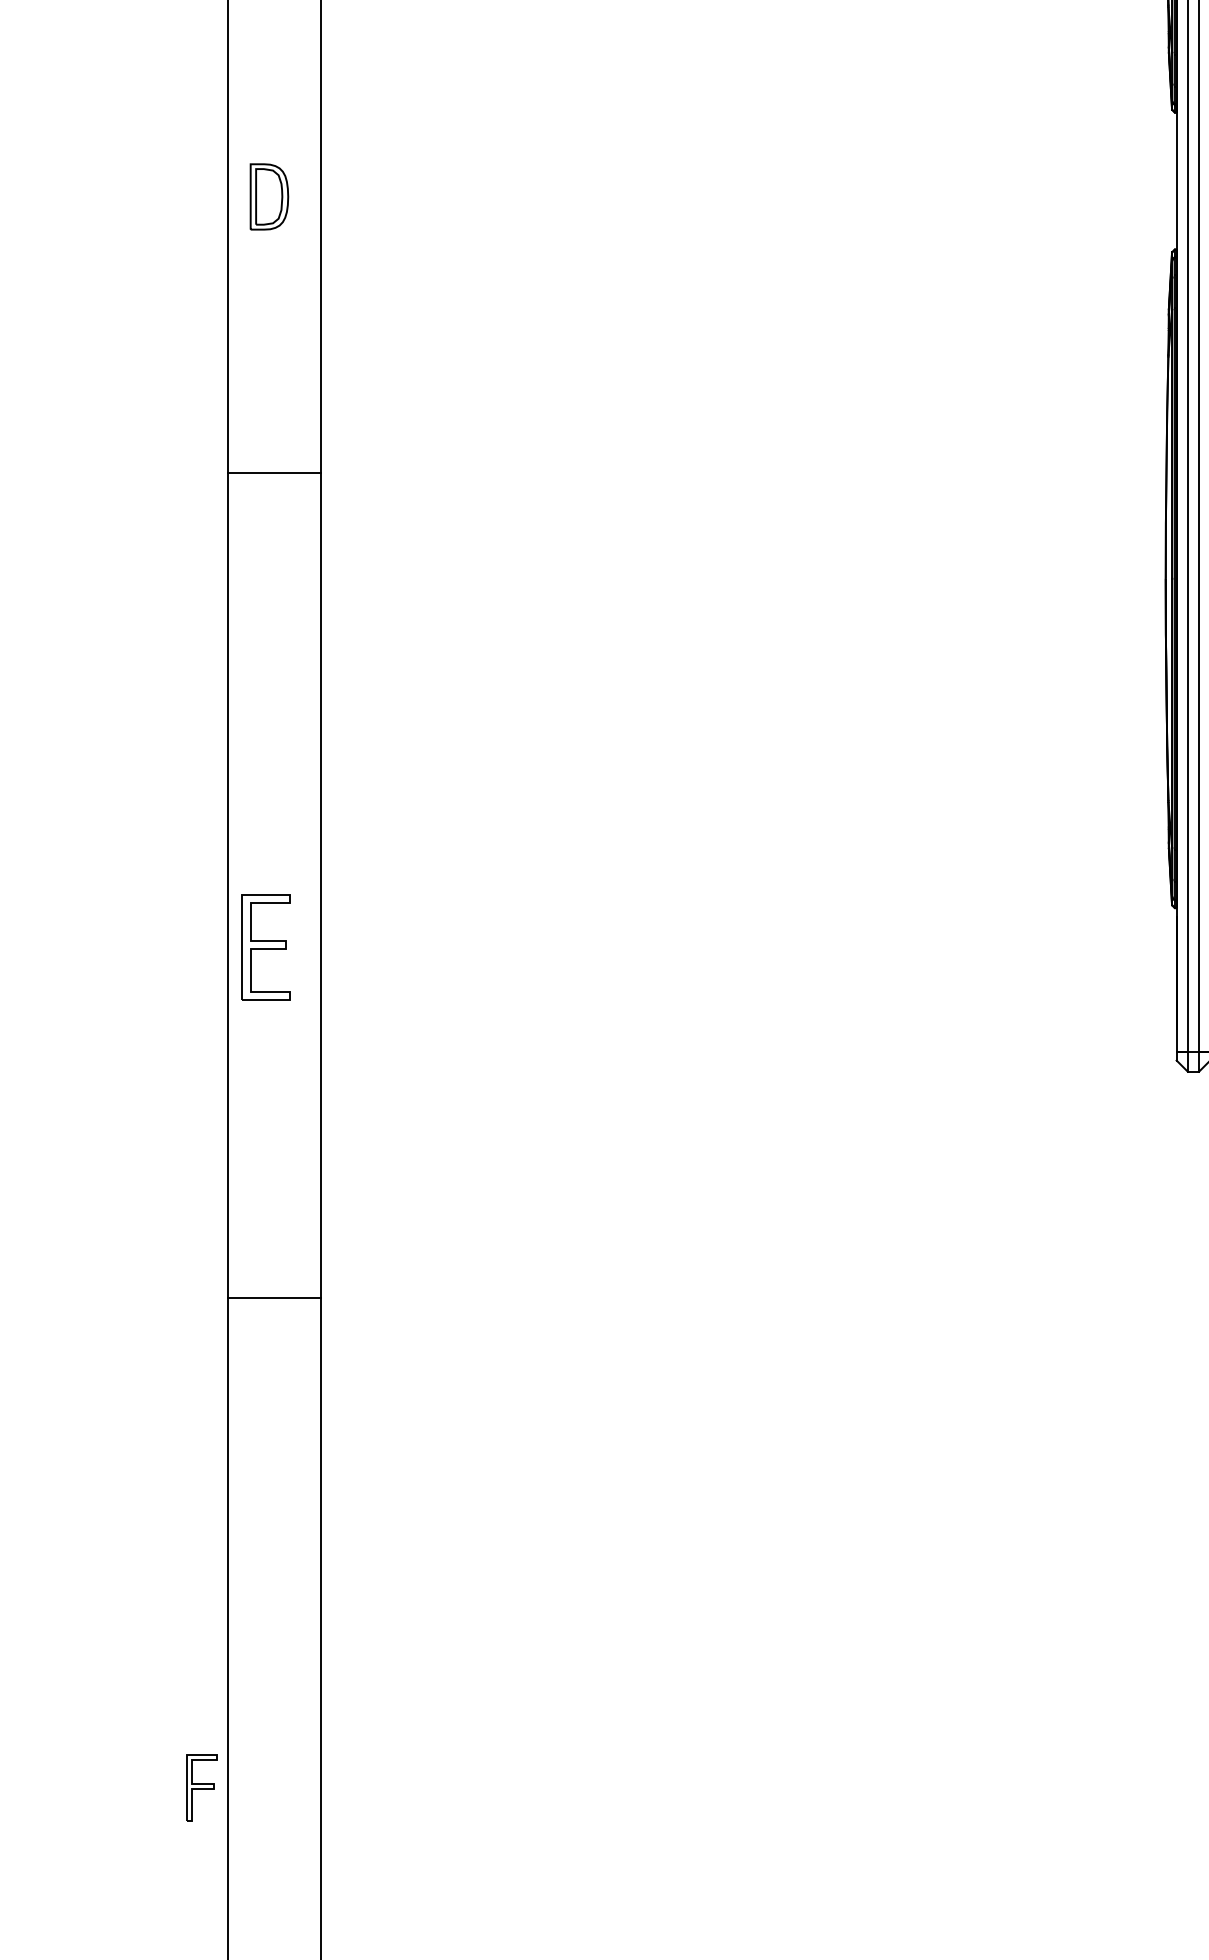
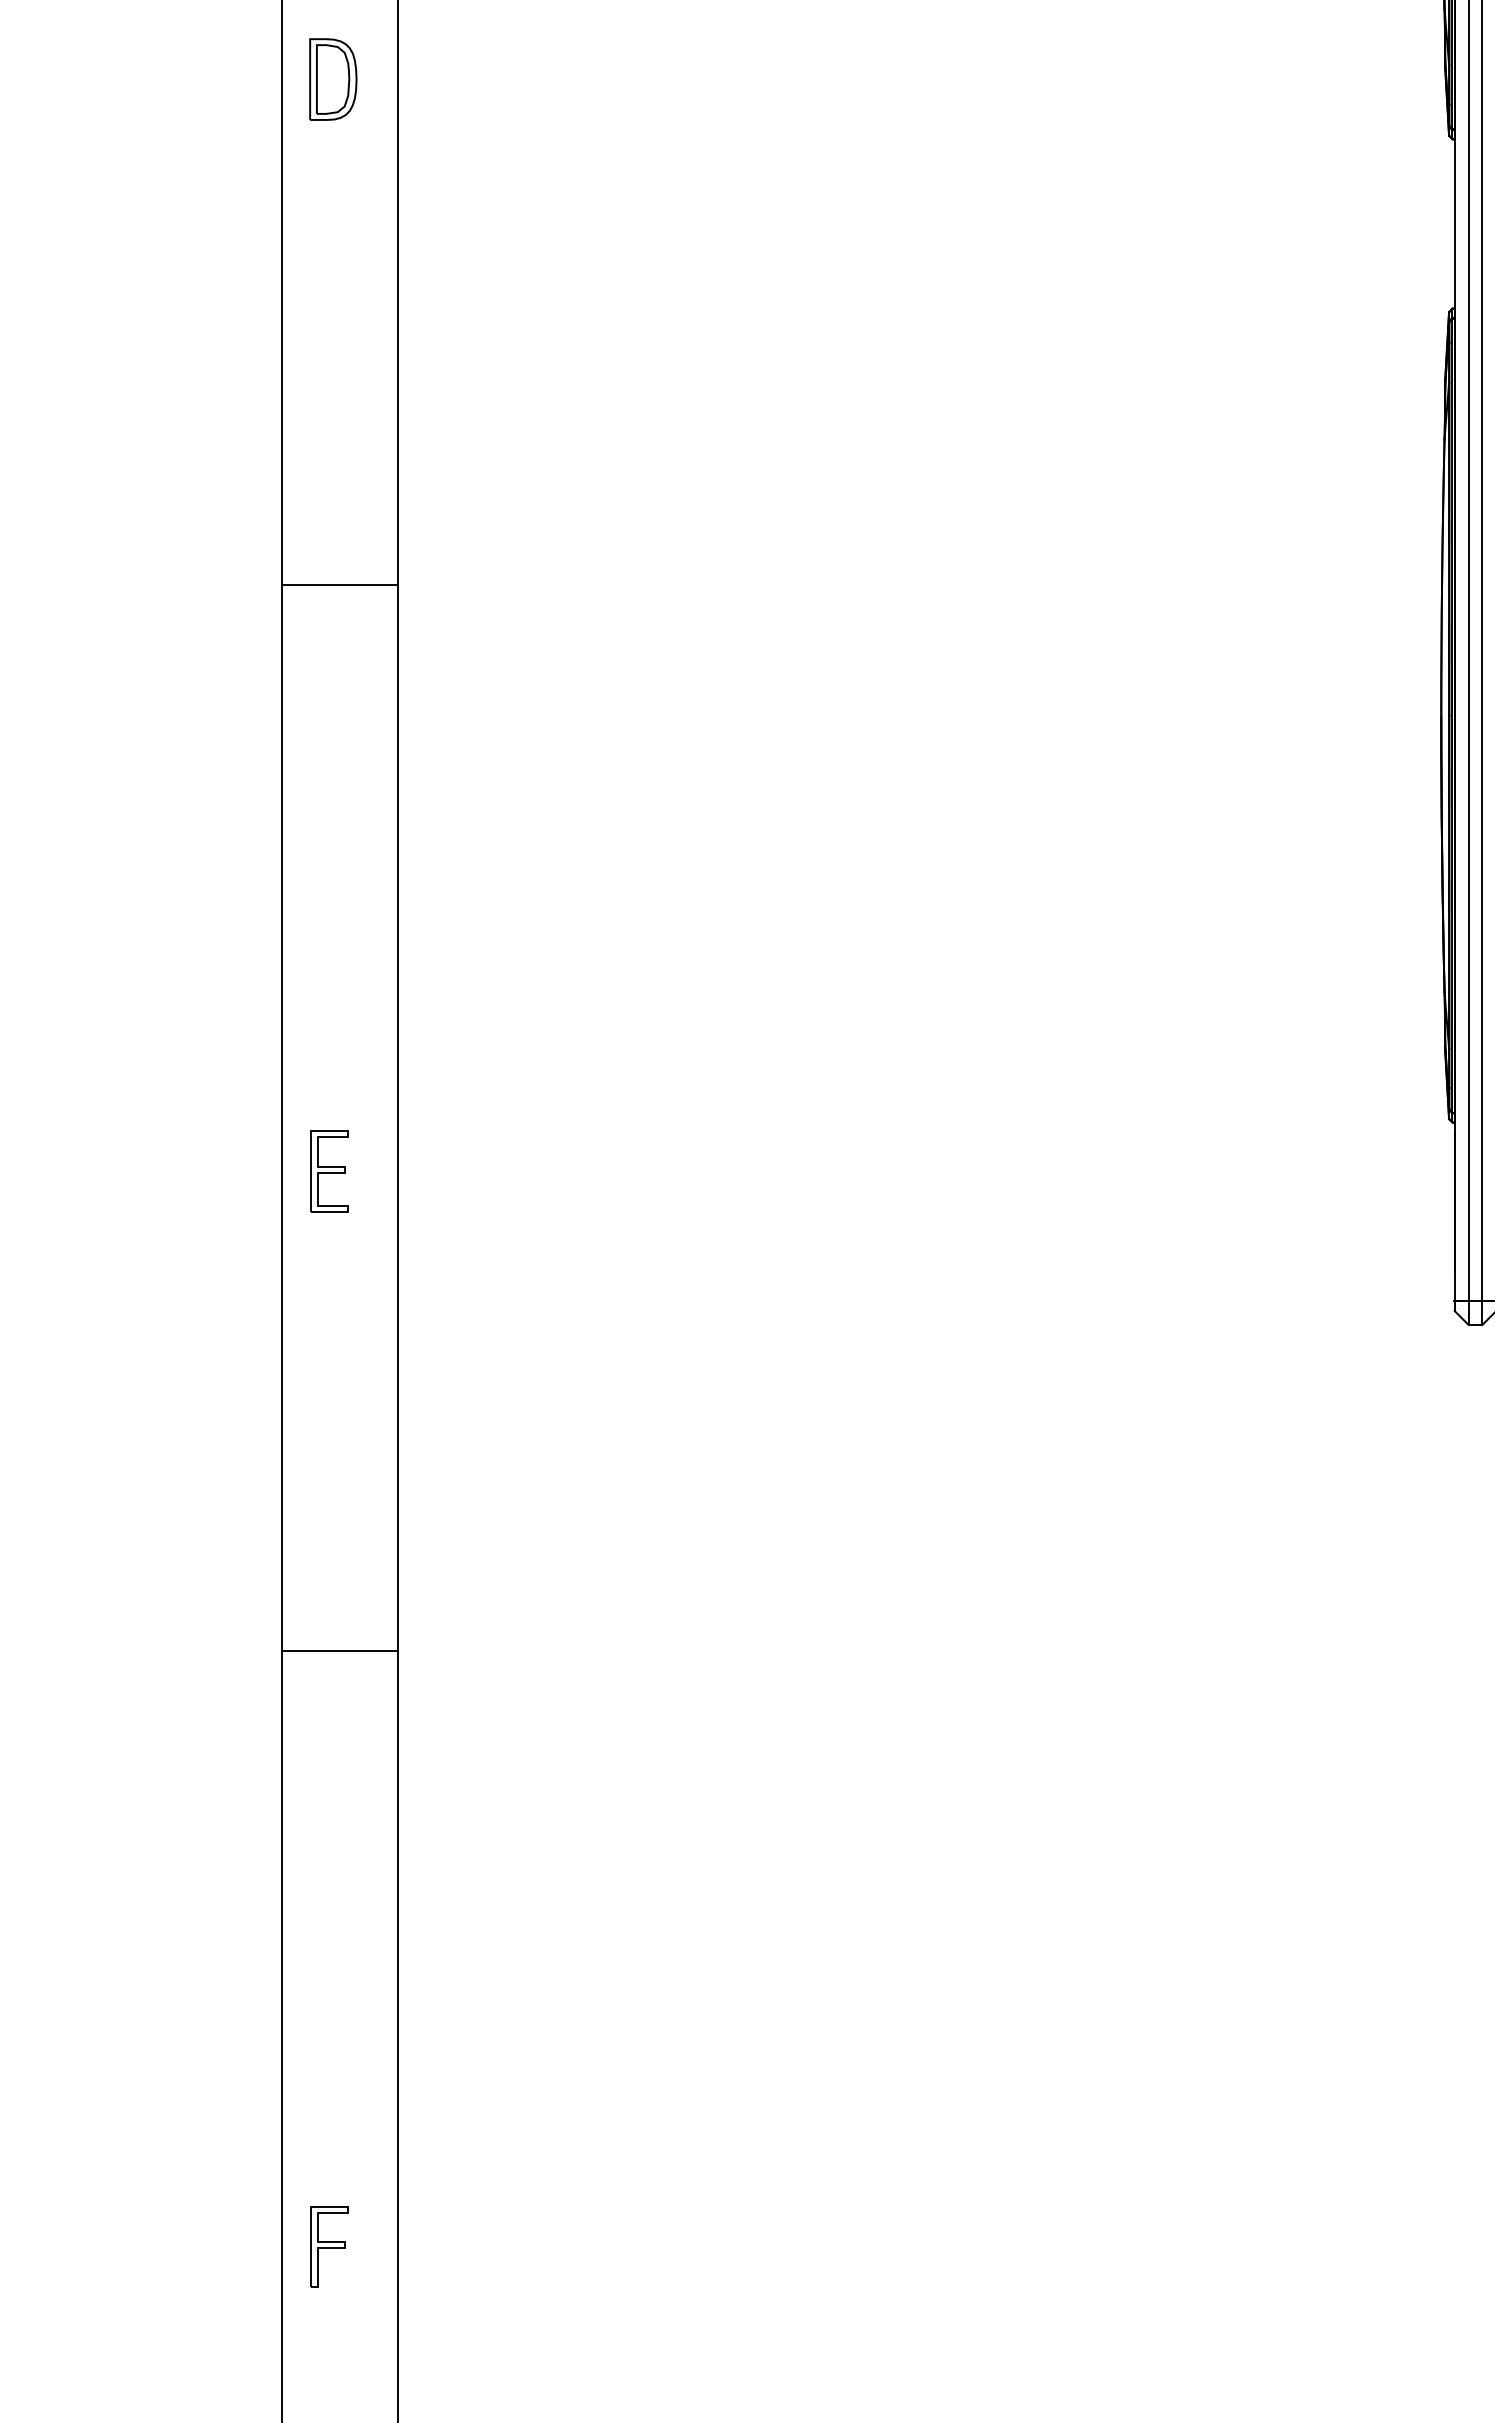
part: (269, 196) -> (333, 79), moved
part: (266, 947) -> (329, 1171), size x0.62
line: (274, 1297) -> (339, 1650), moved
part: (201, 1787) -> (329, 2246), moved

